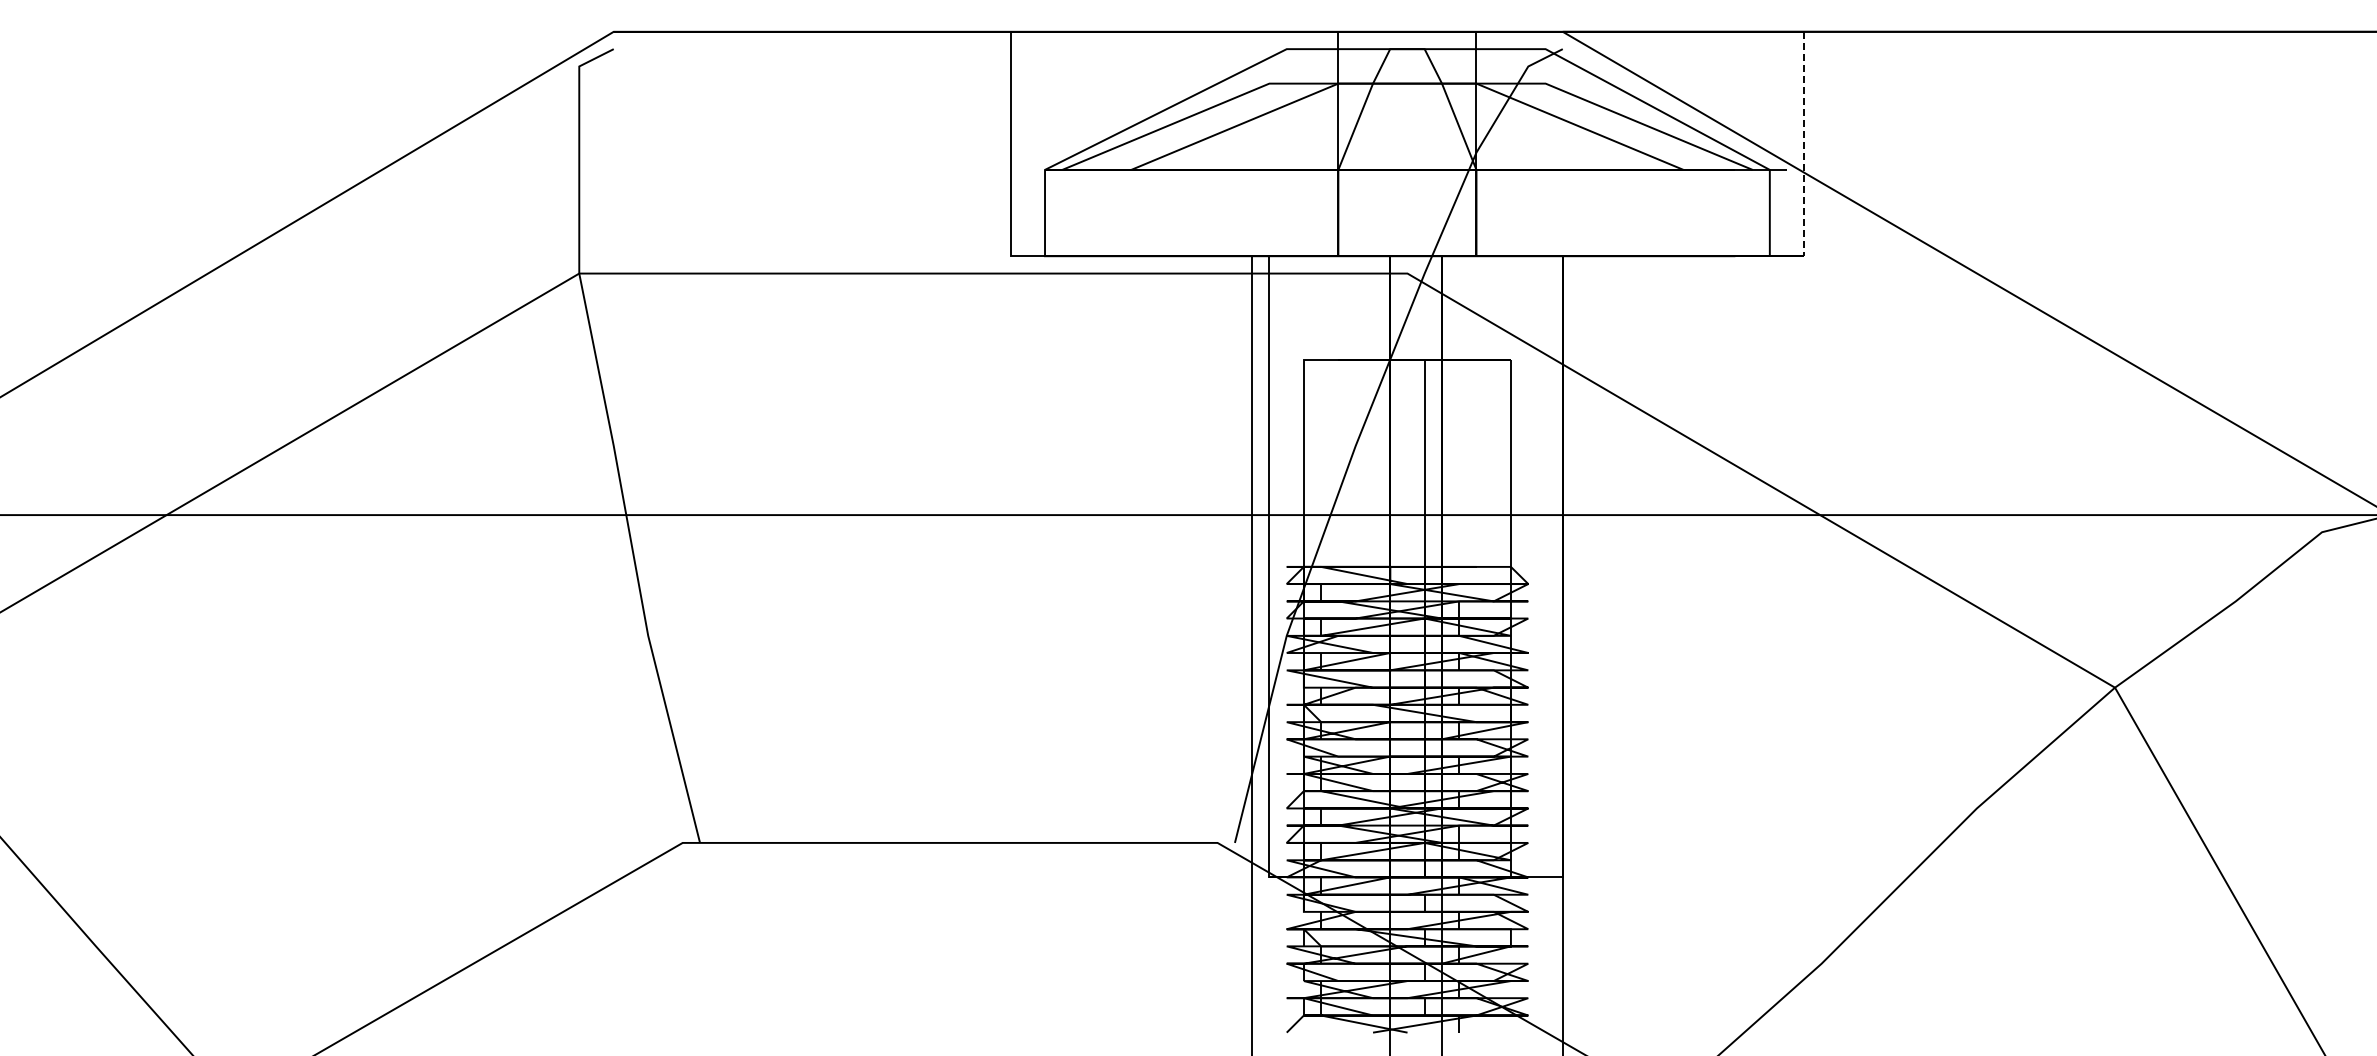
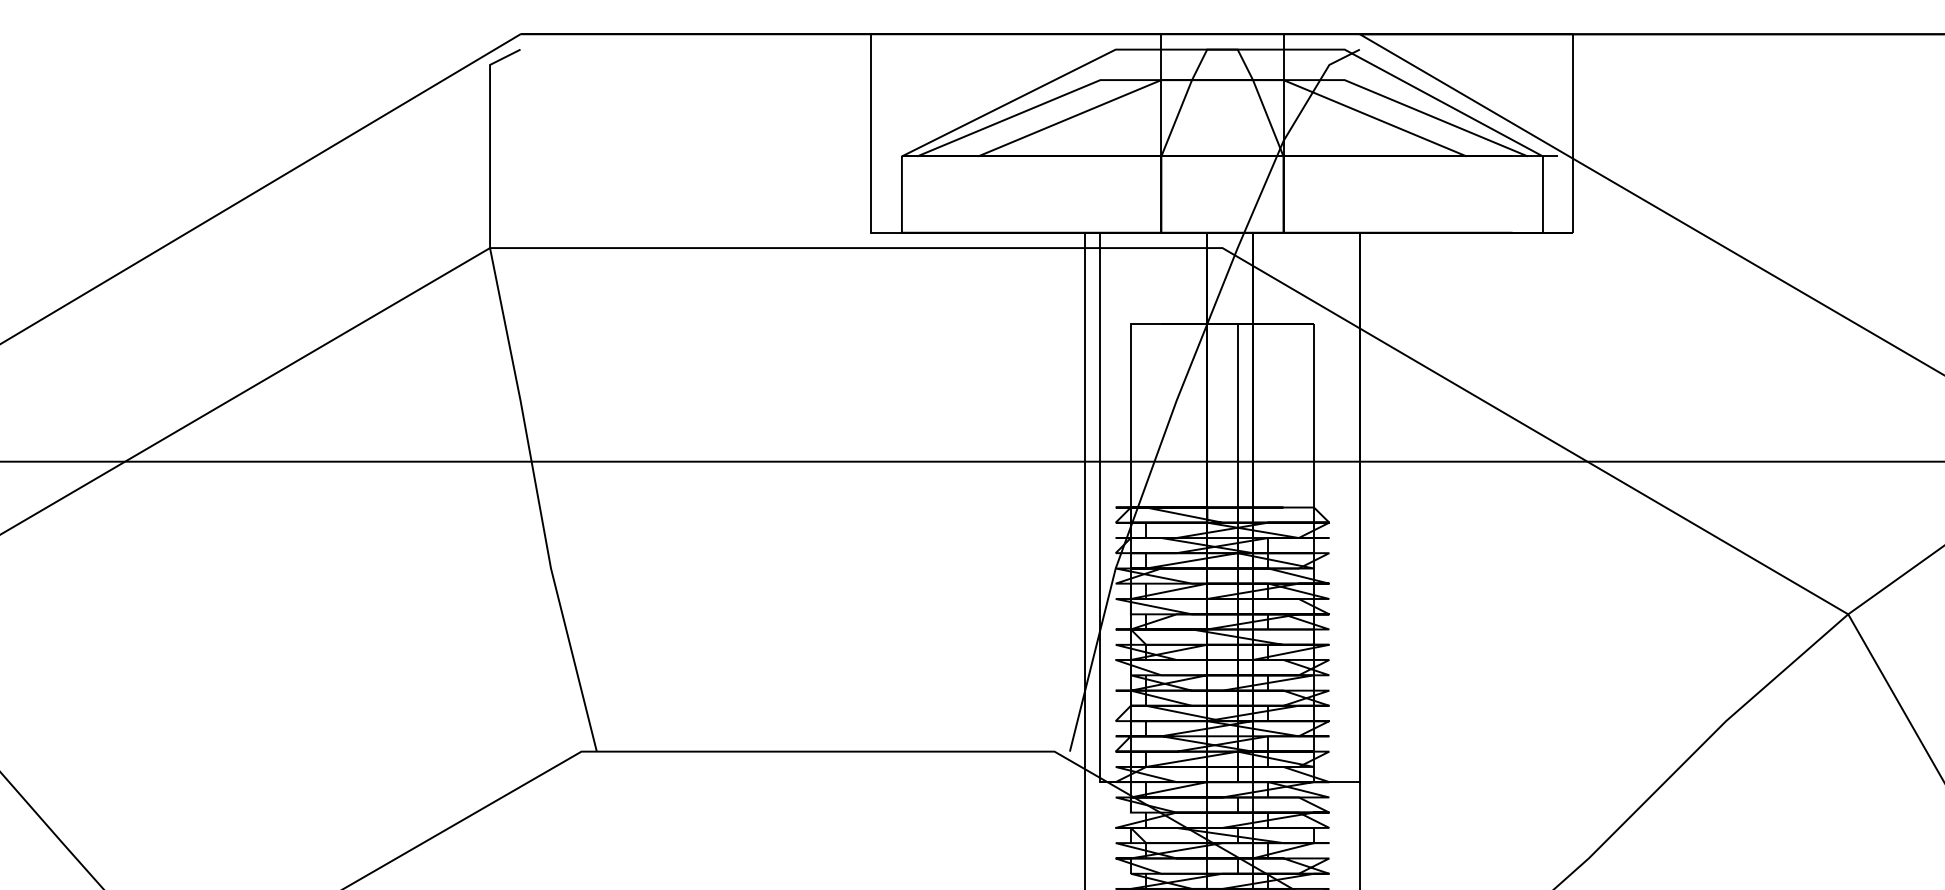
line: (1804, 144) -> (1573, 133), dashed -> solid

